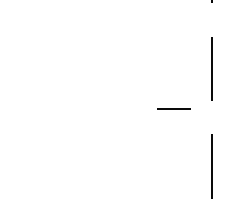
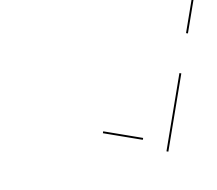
line: (173, 108) -> (122, 135), moved

